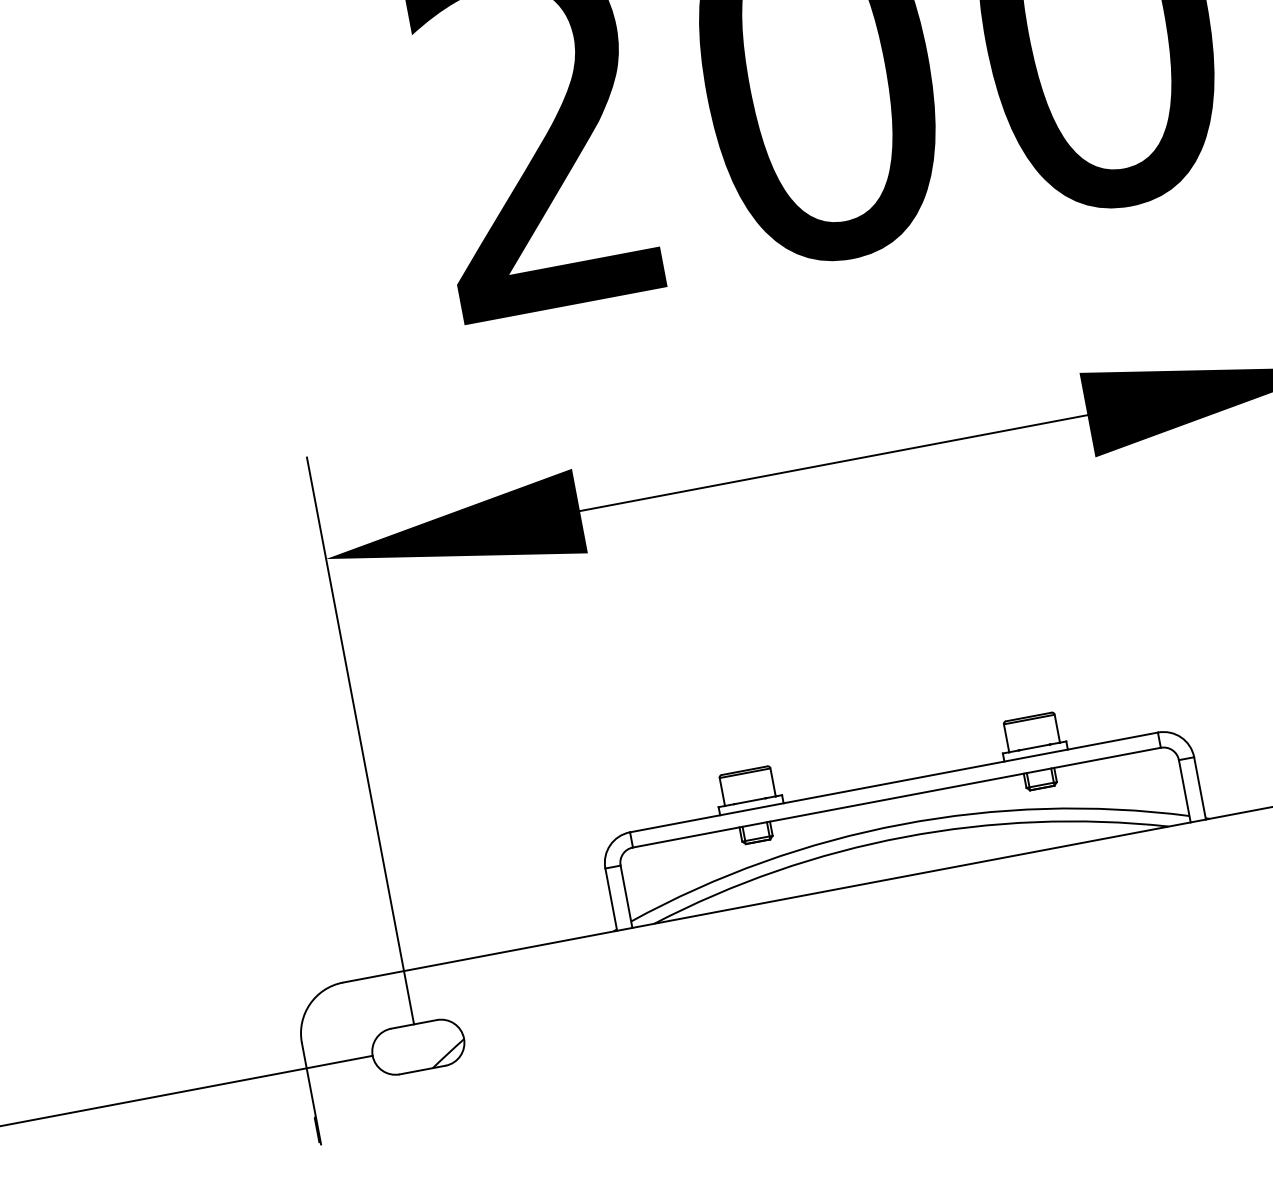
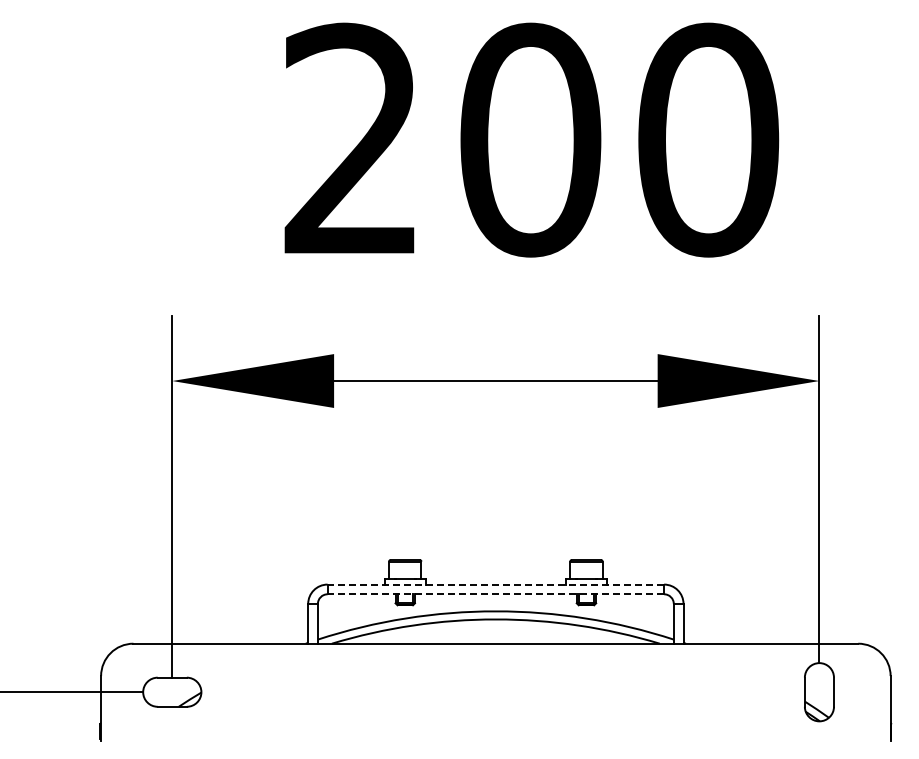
line: (893, 782) -> (495, 584), solid -> dashed
line: (896, 798) -> (495, 594), solid -> dashed

